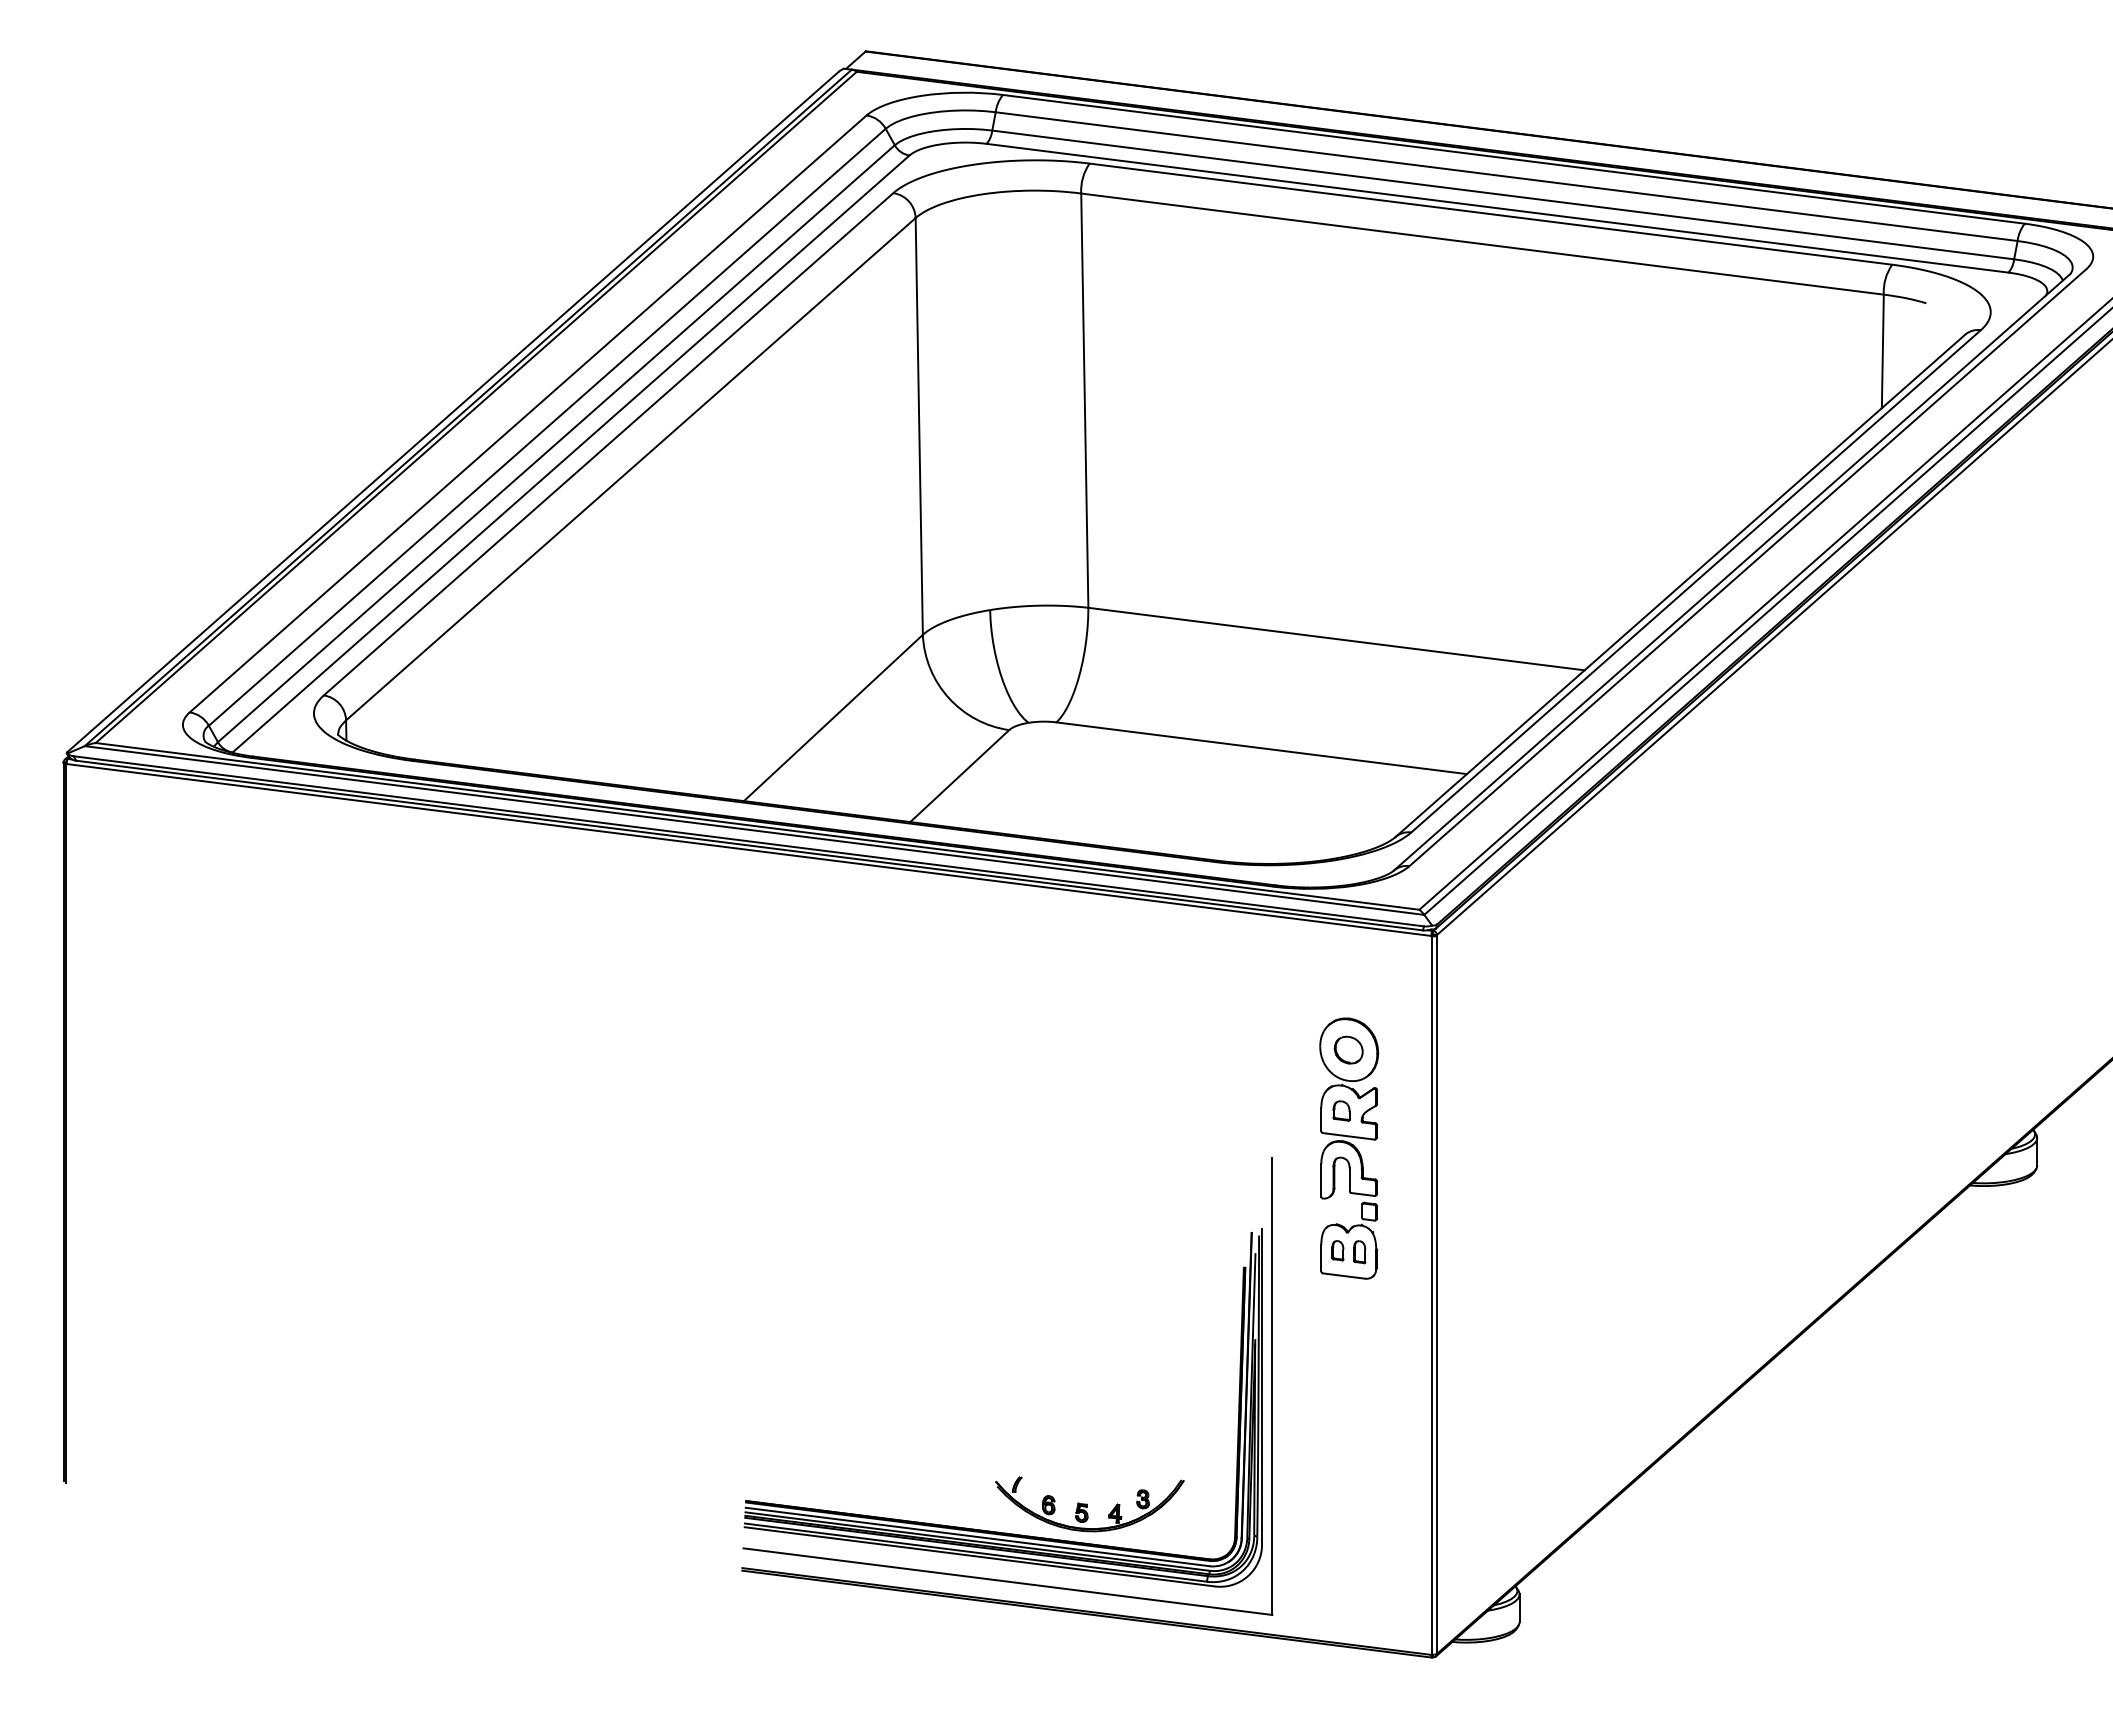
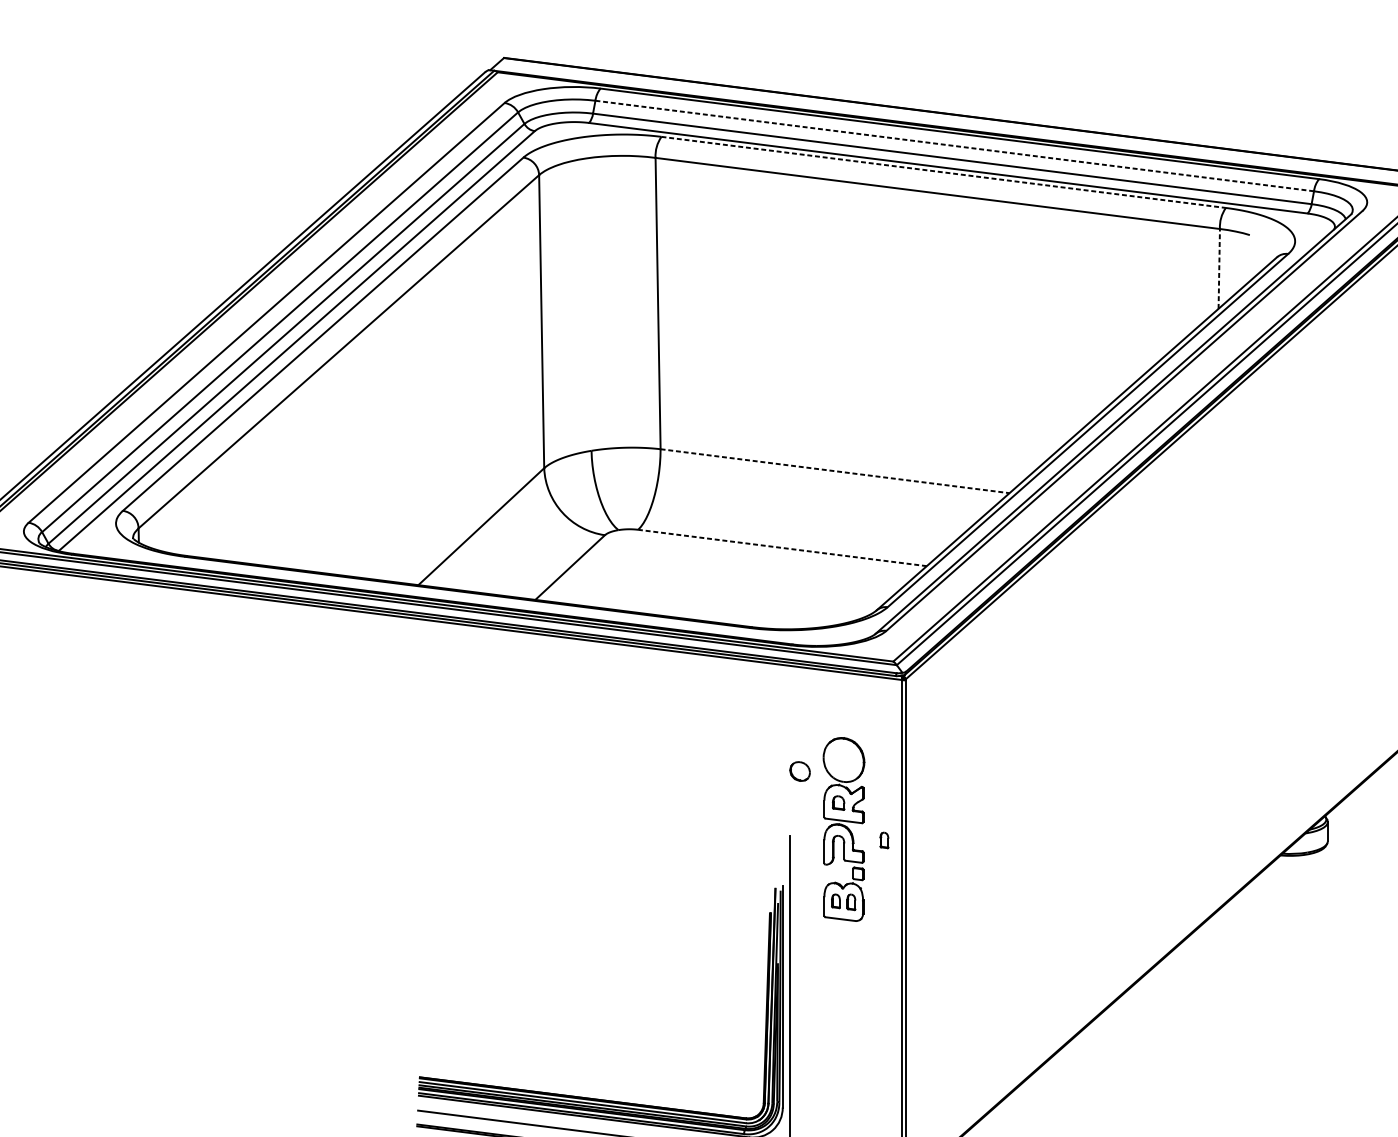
line: (1506, 176) -> (954, 145), solid -> dashed
line: (1491, 214) -> (944, 172), solid -> dashed
line: (1882, 351) -> (1219, 268), solid -> dashed
line: (1337, 639) -> (835, 471), solid -> dashed
line: (1261, 748) -> (782, 548), solid -> dashed
part: (1348, 1049) -> (799, 771), moved
part: (1406, 1164) -> (884, 840), added
part: (1089, 1504) -> (661, 1079), removed

